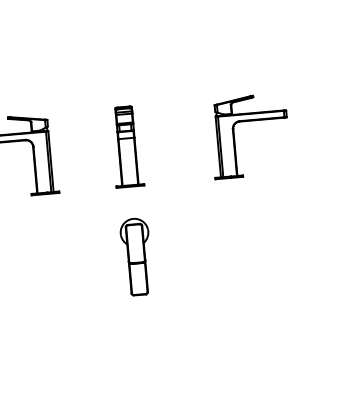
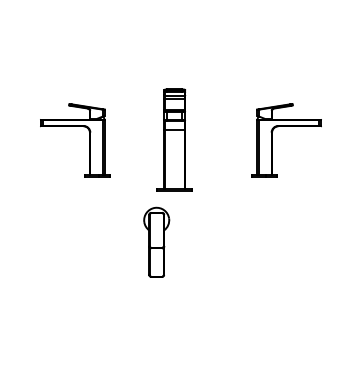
part: (126, 147) -> (174, 140), size x1.4
part: (136, 255) -> (156, 241), moved

